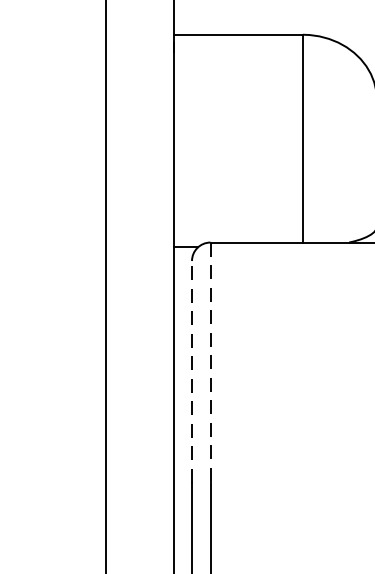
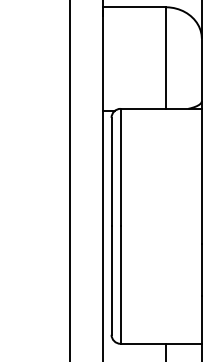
line: (210, 362) -> (120, 167), dashed -> solid
line: (191, 370) -> (111, 171), dashed -> solid

